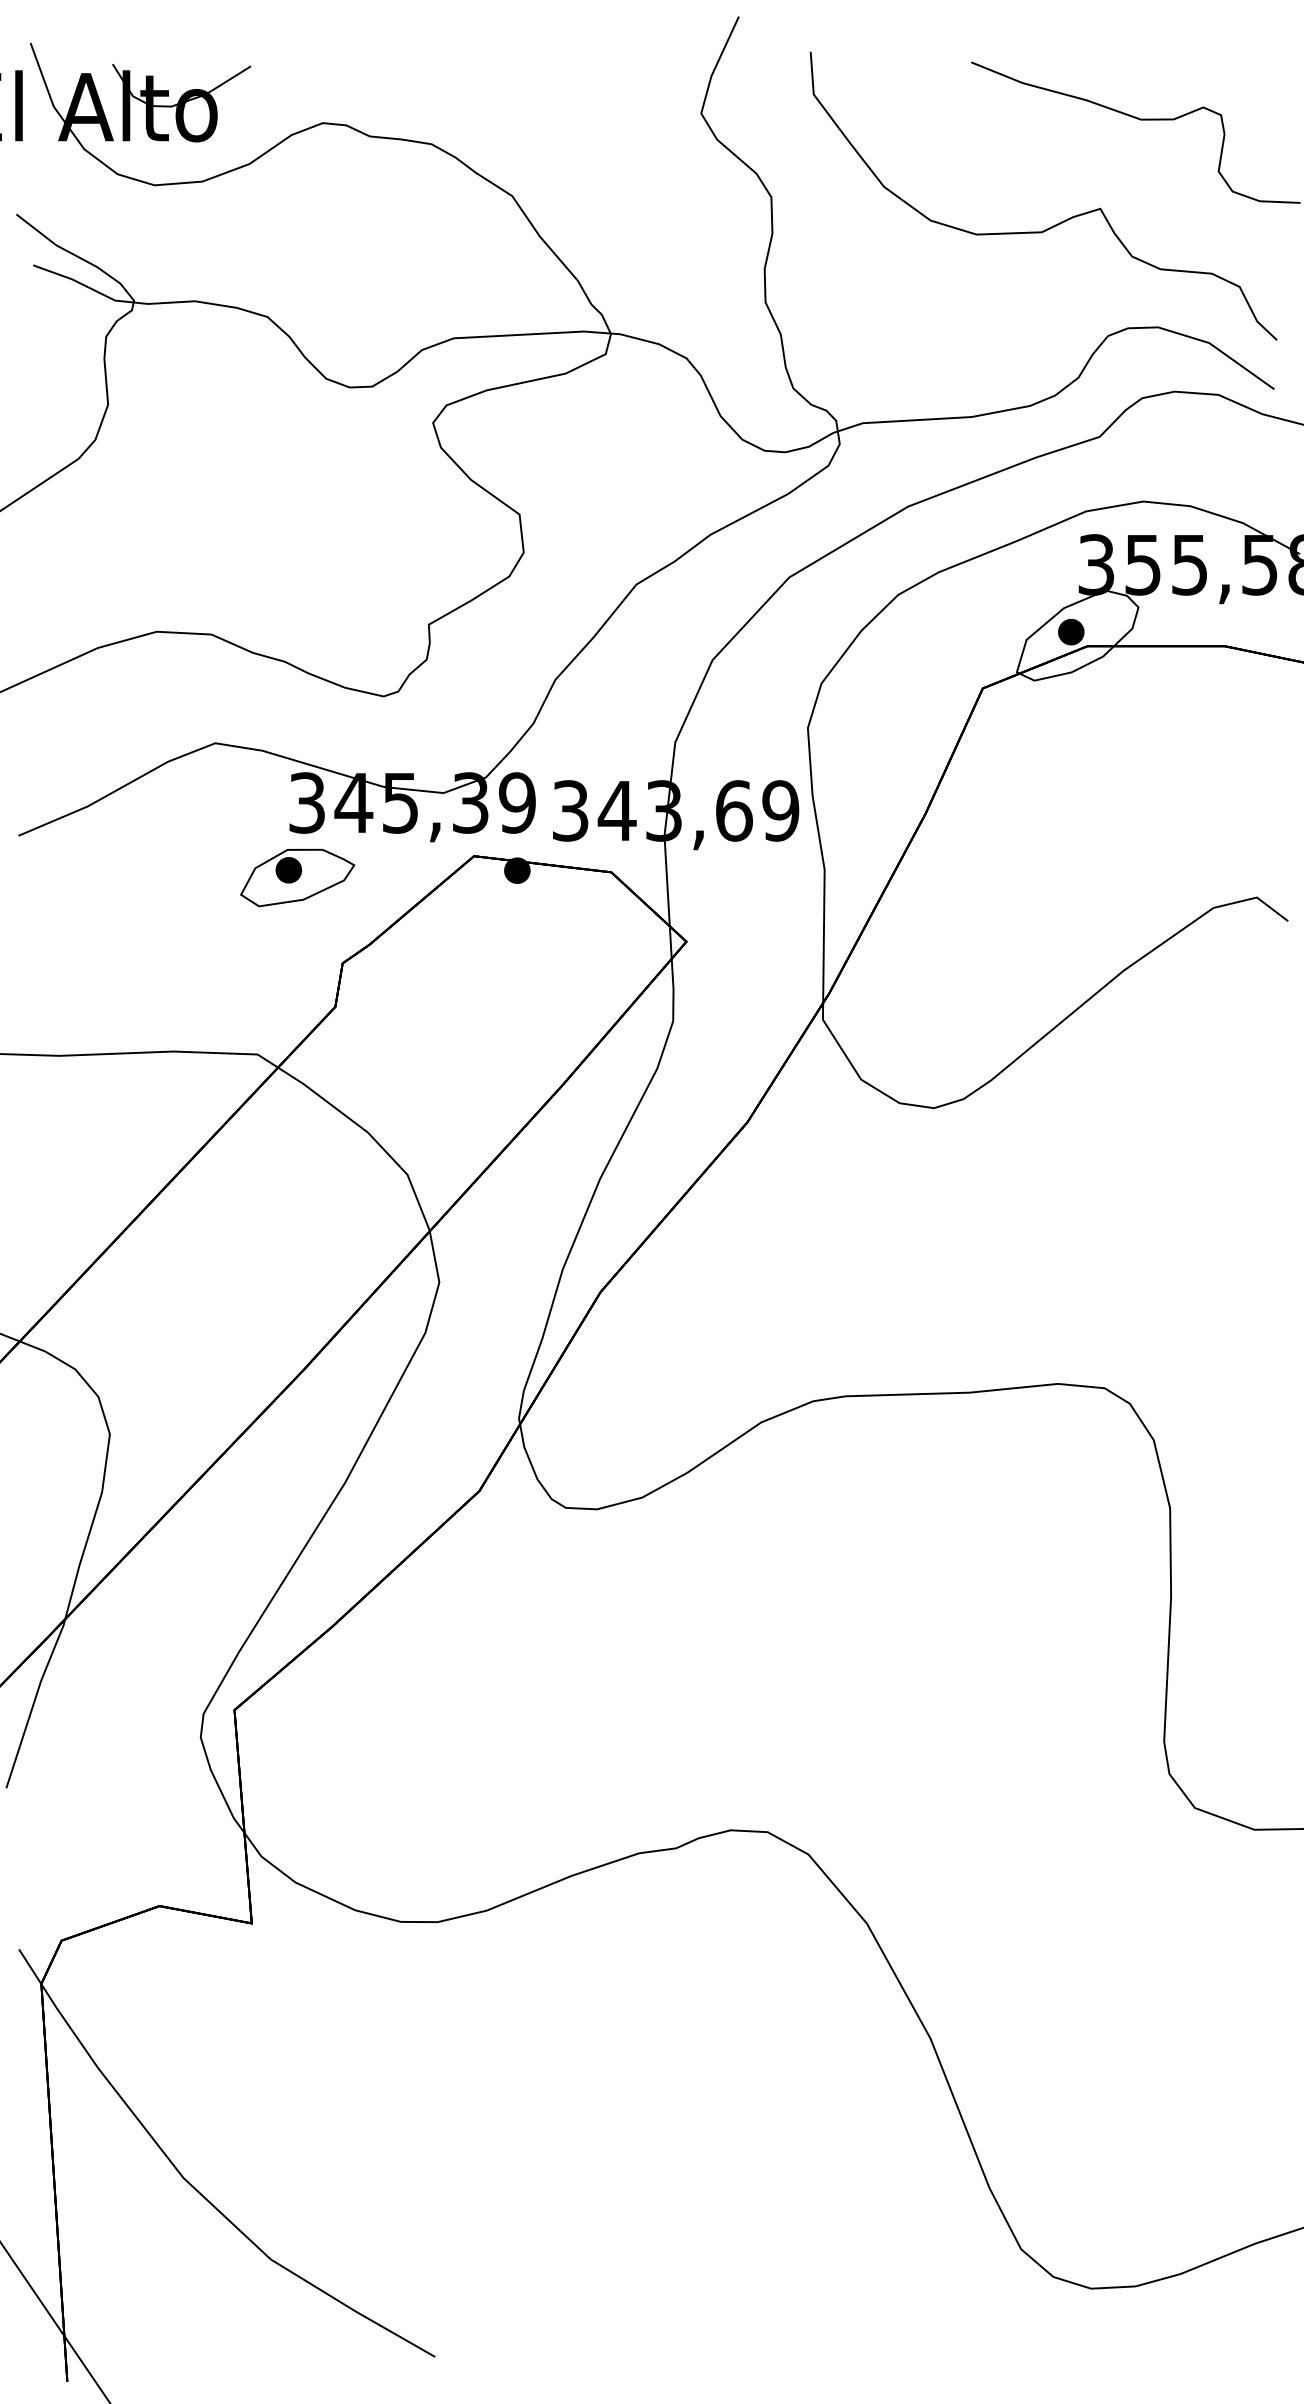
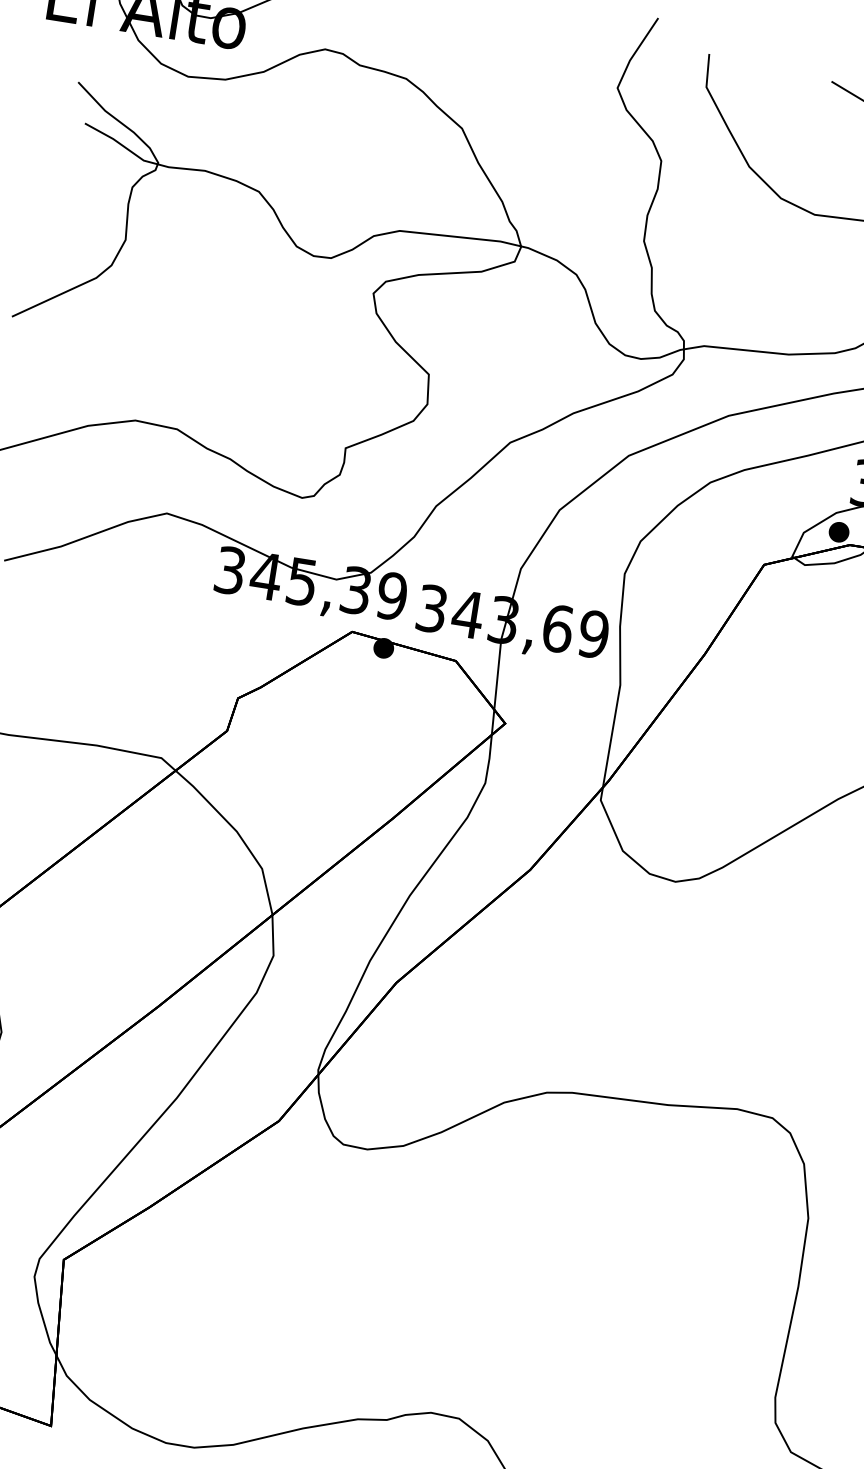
part: (297, 877) -> (213, 626), removed

